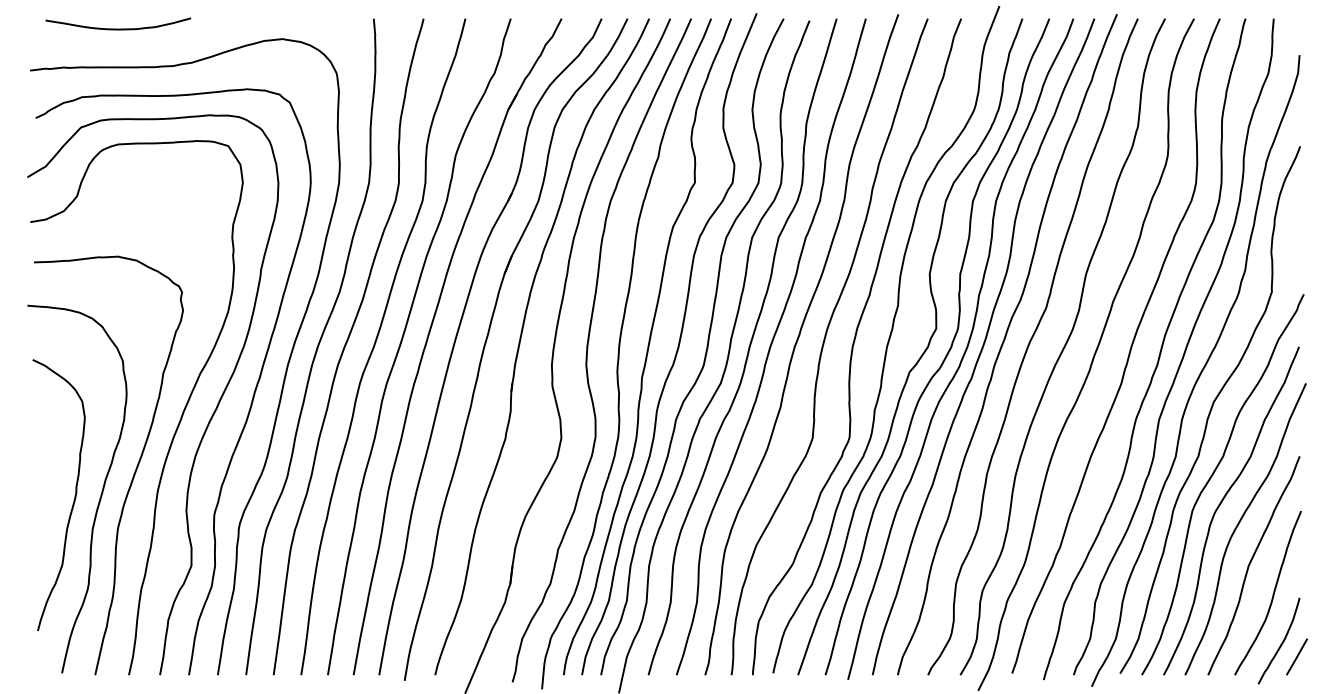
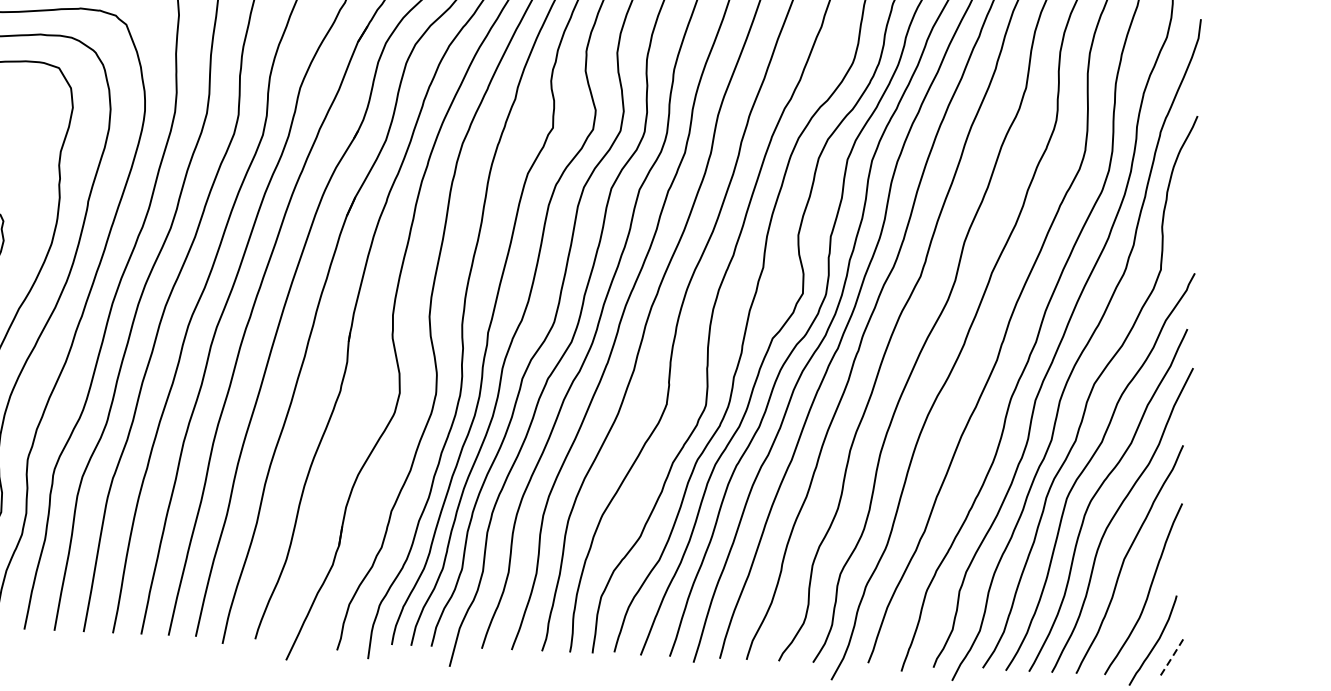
line: (1297, 656) -> (1171, 657), solid -> dashed

